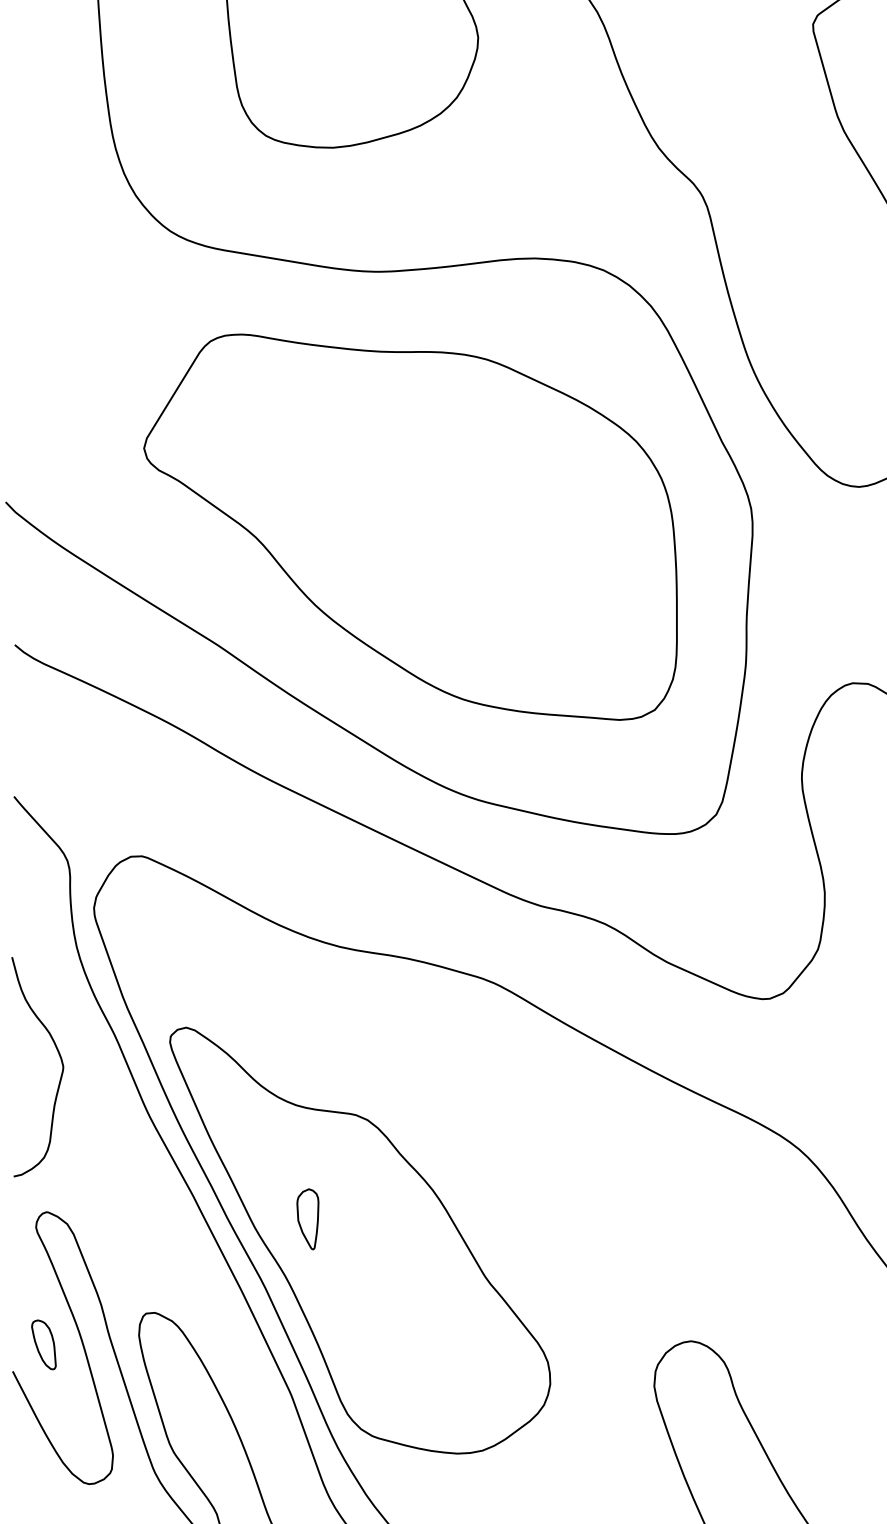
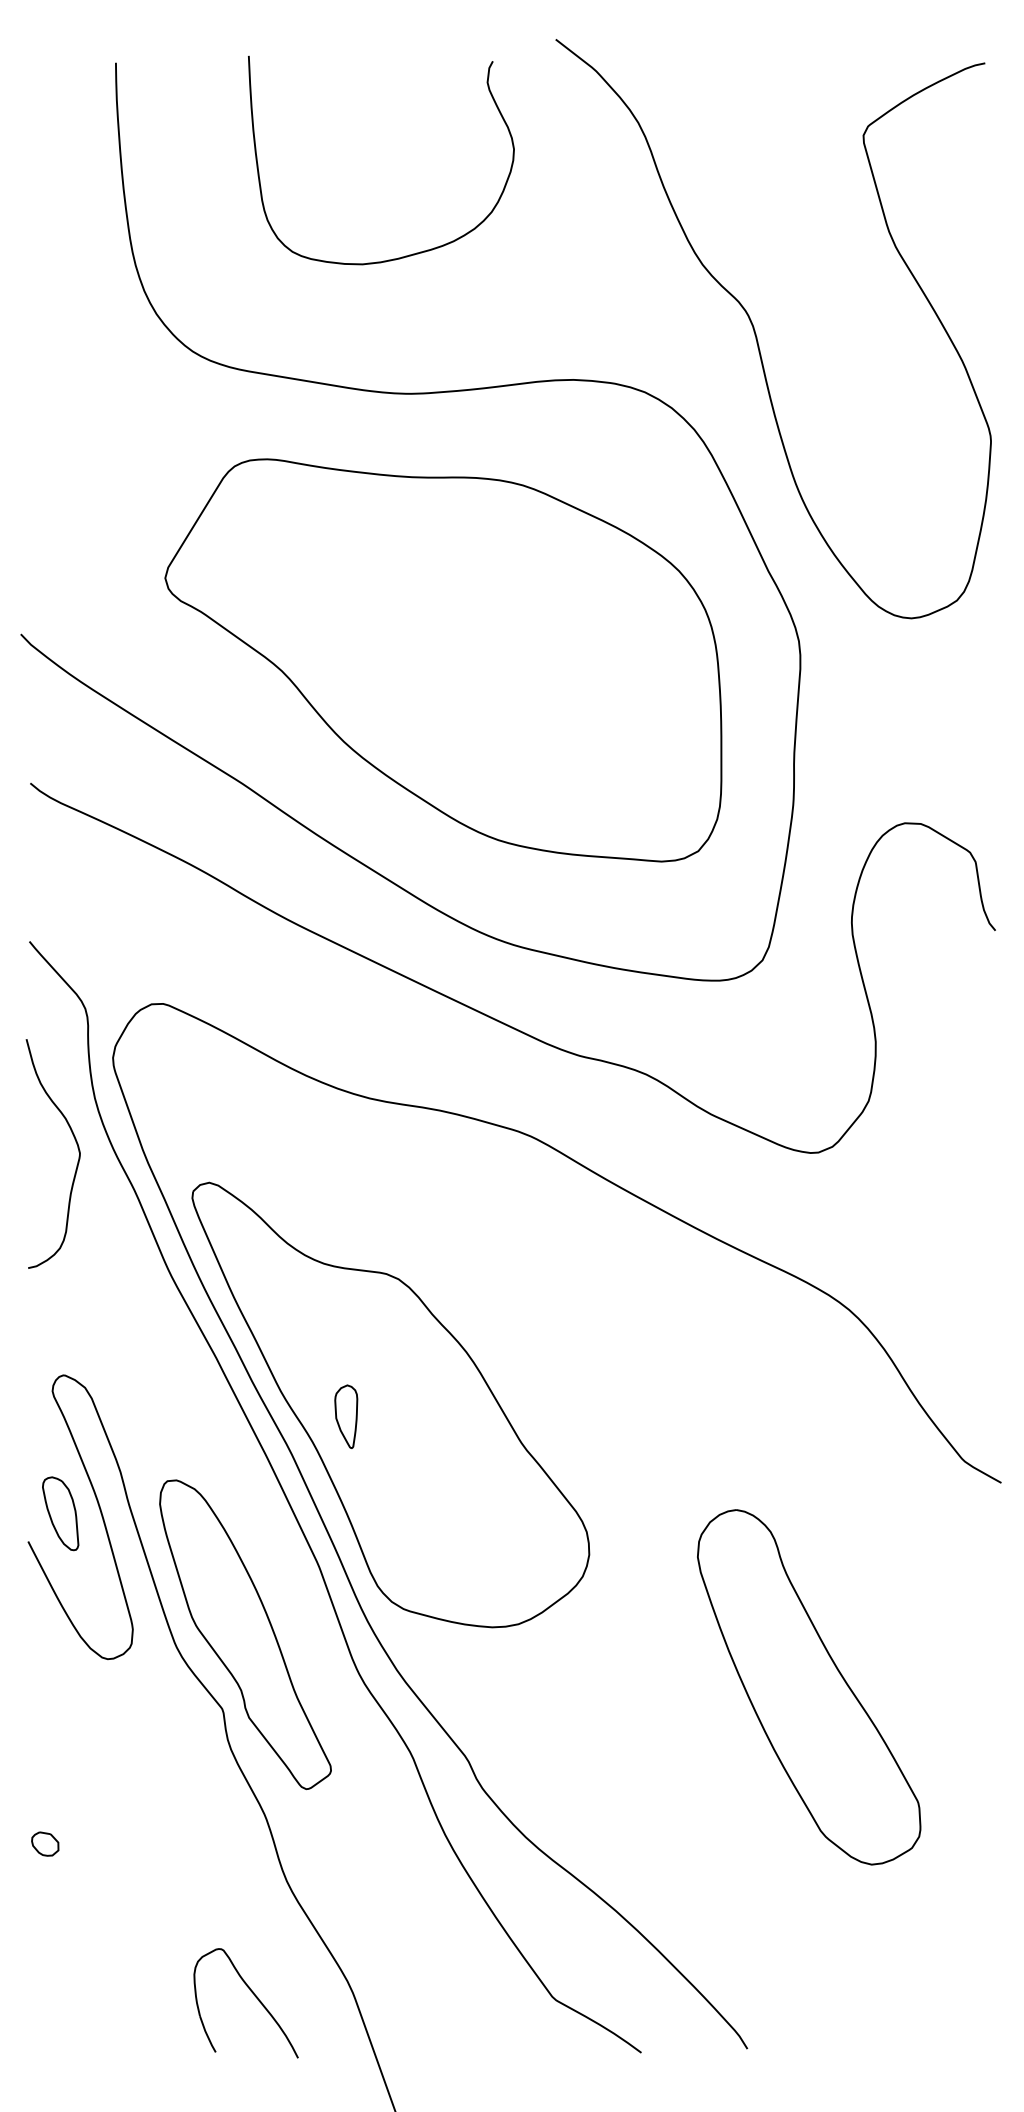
curve: (59, 1056) -> (75, 1142), moved
part: (308, 1219) -> (346, 1416), moved
part: (43, 1344) -> (60, 1513), size x1.43

